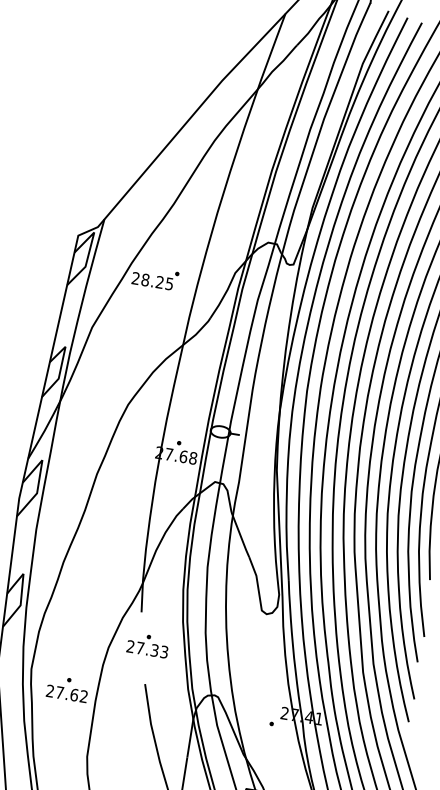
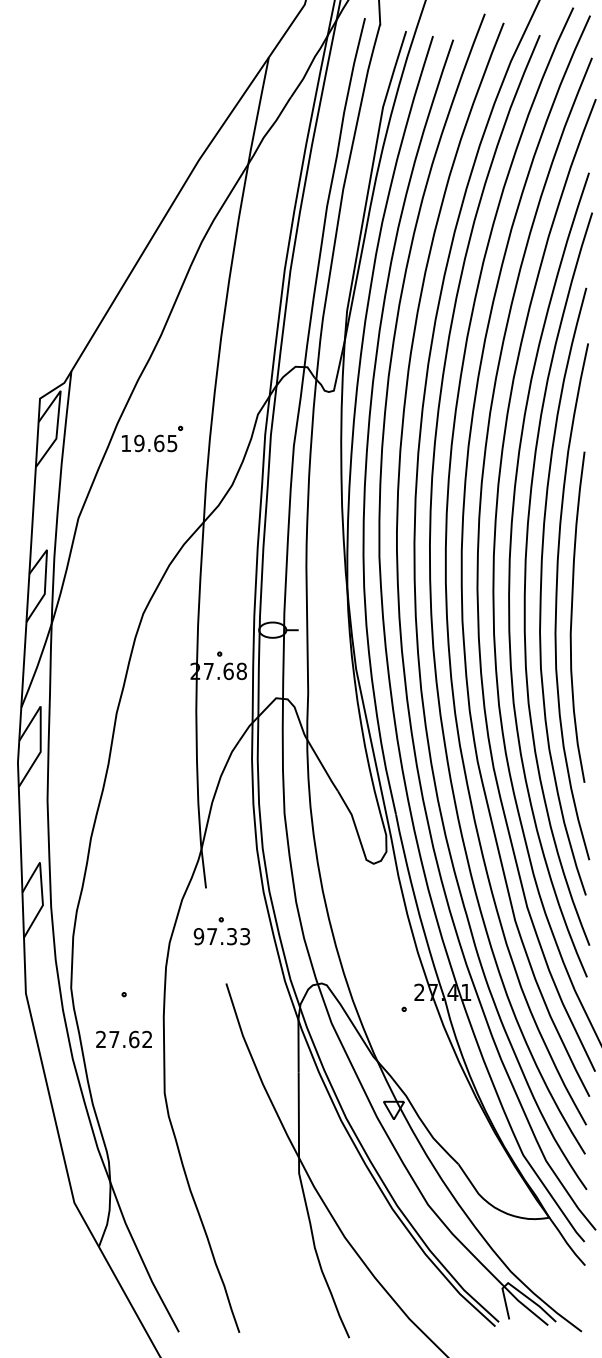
text: (147, 280) -> (142, 443), 28.25 -> 19.65
text: (130, 646) -> (198, 936), 27.33 -> 97.33
text: (66, 693) -> (123, 1039), moved

